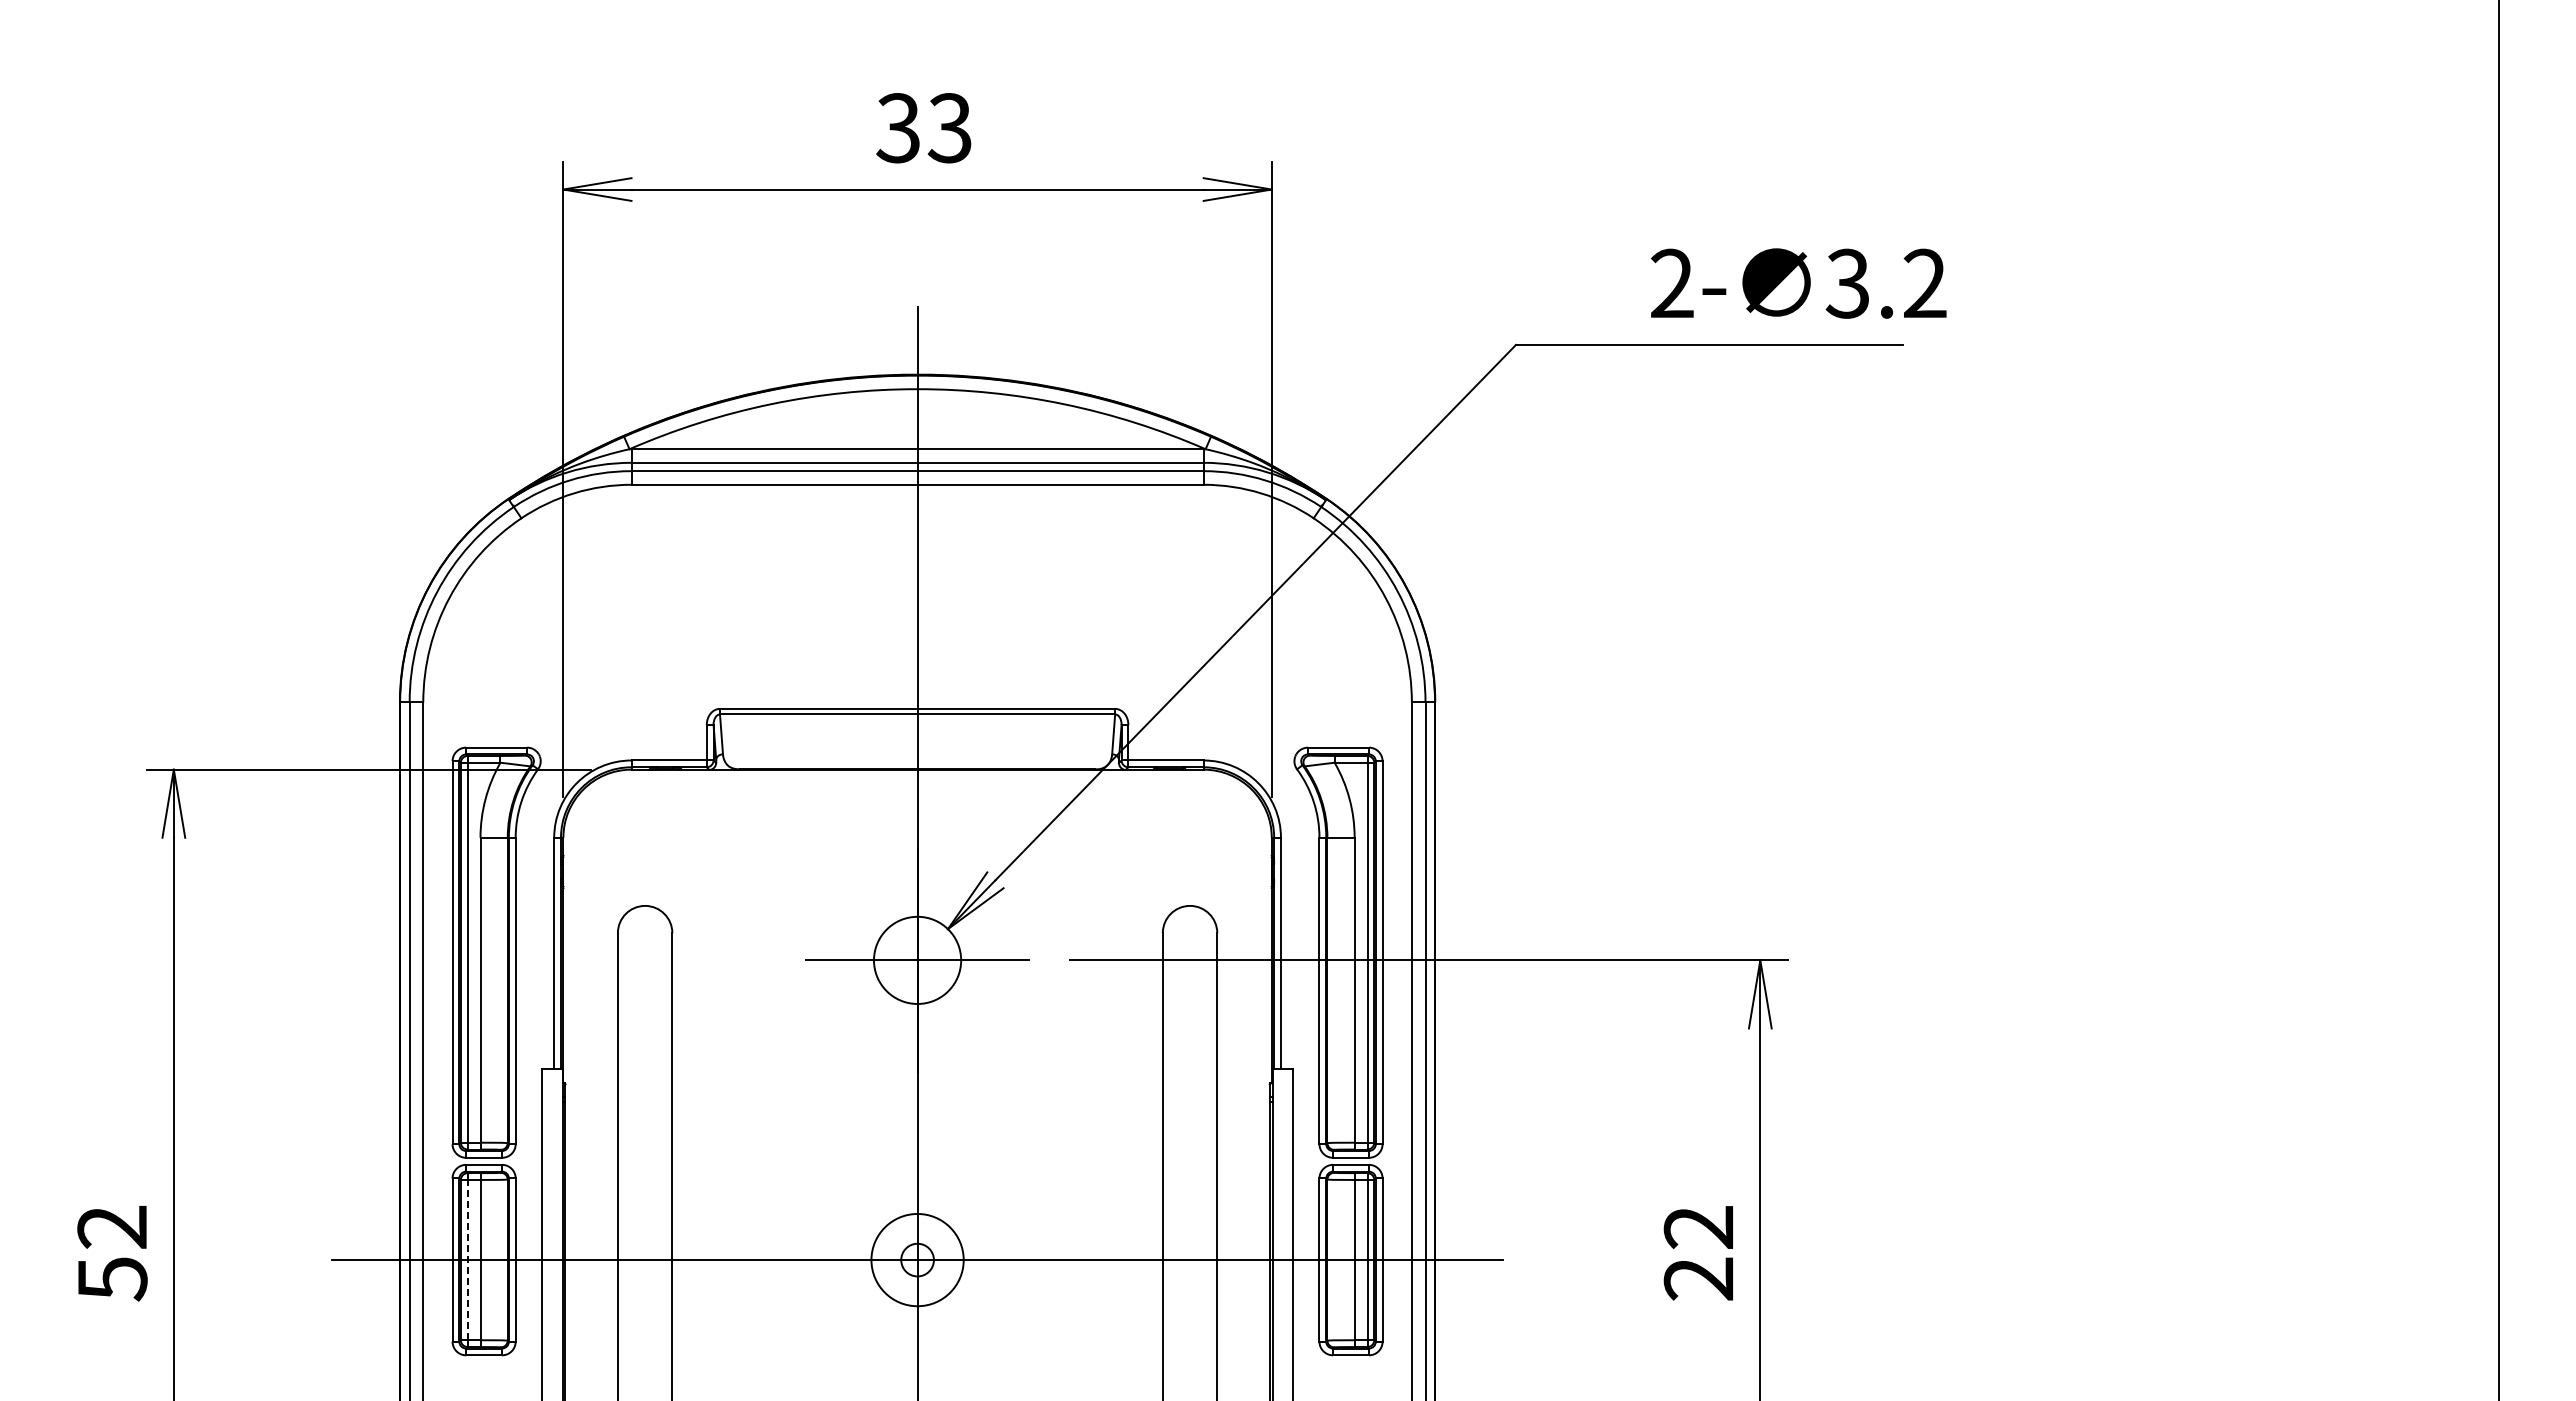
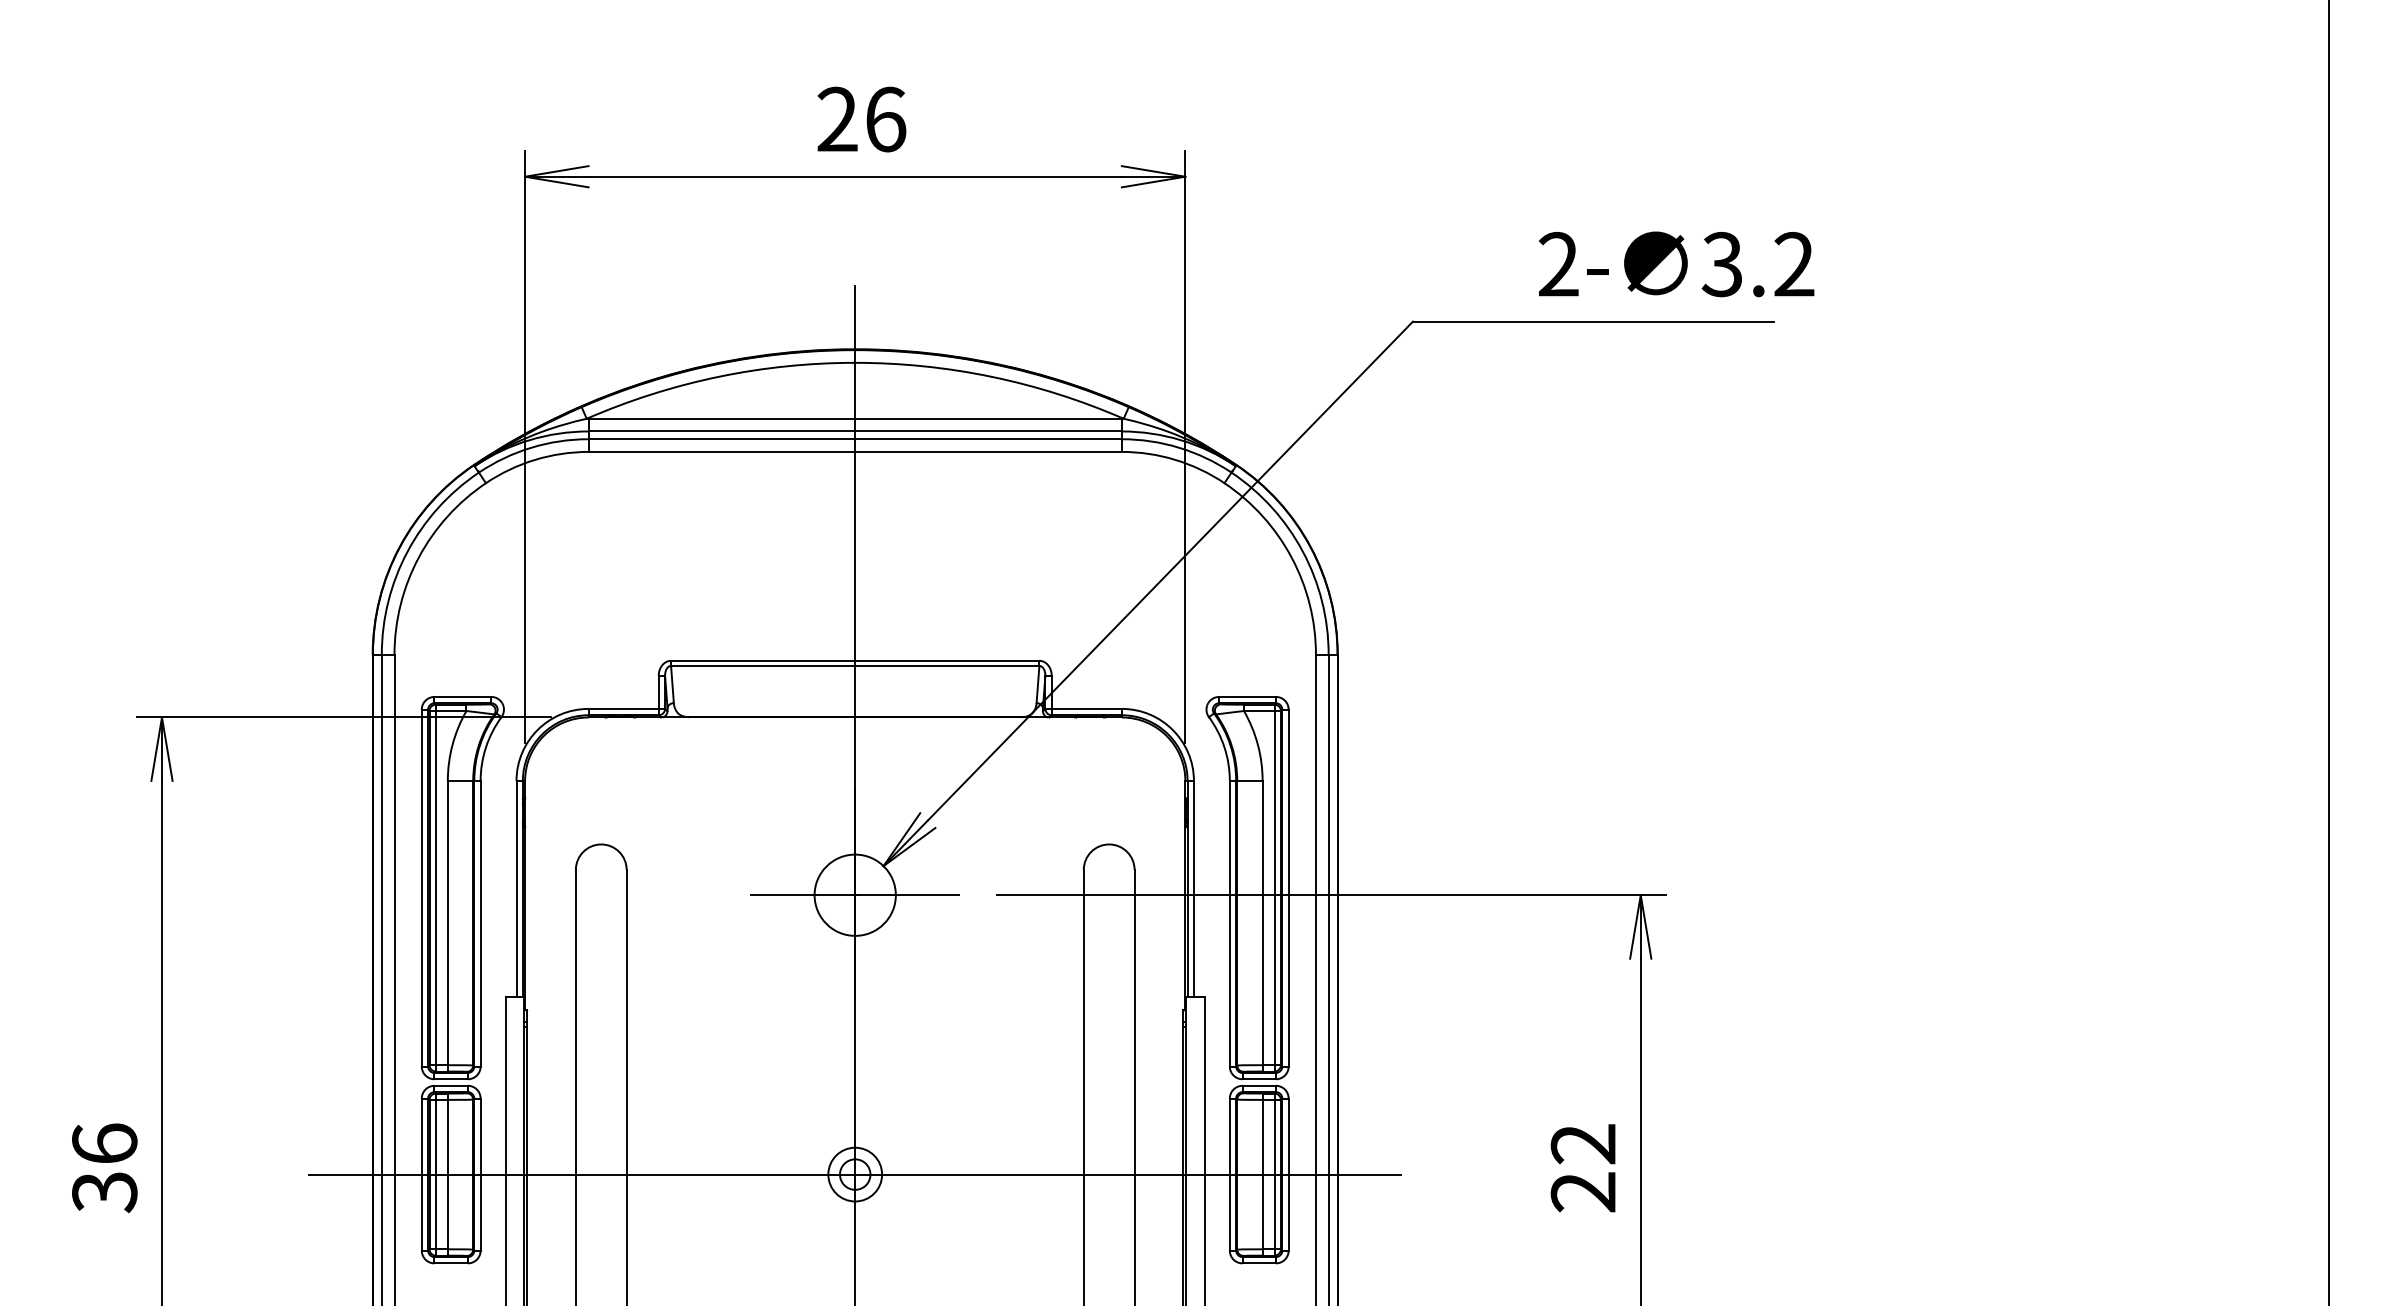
text: (924, 128) -> (861, 119), 33 -> 26
text: (112, 1253) -> (104, 1168), 52 -> 36
line: (467, 1259) -> (435, 1174), dashed -> solid
circle: (917, 1259) -> (855, 1174), size x0.62

